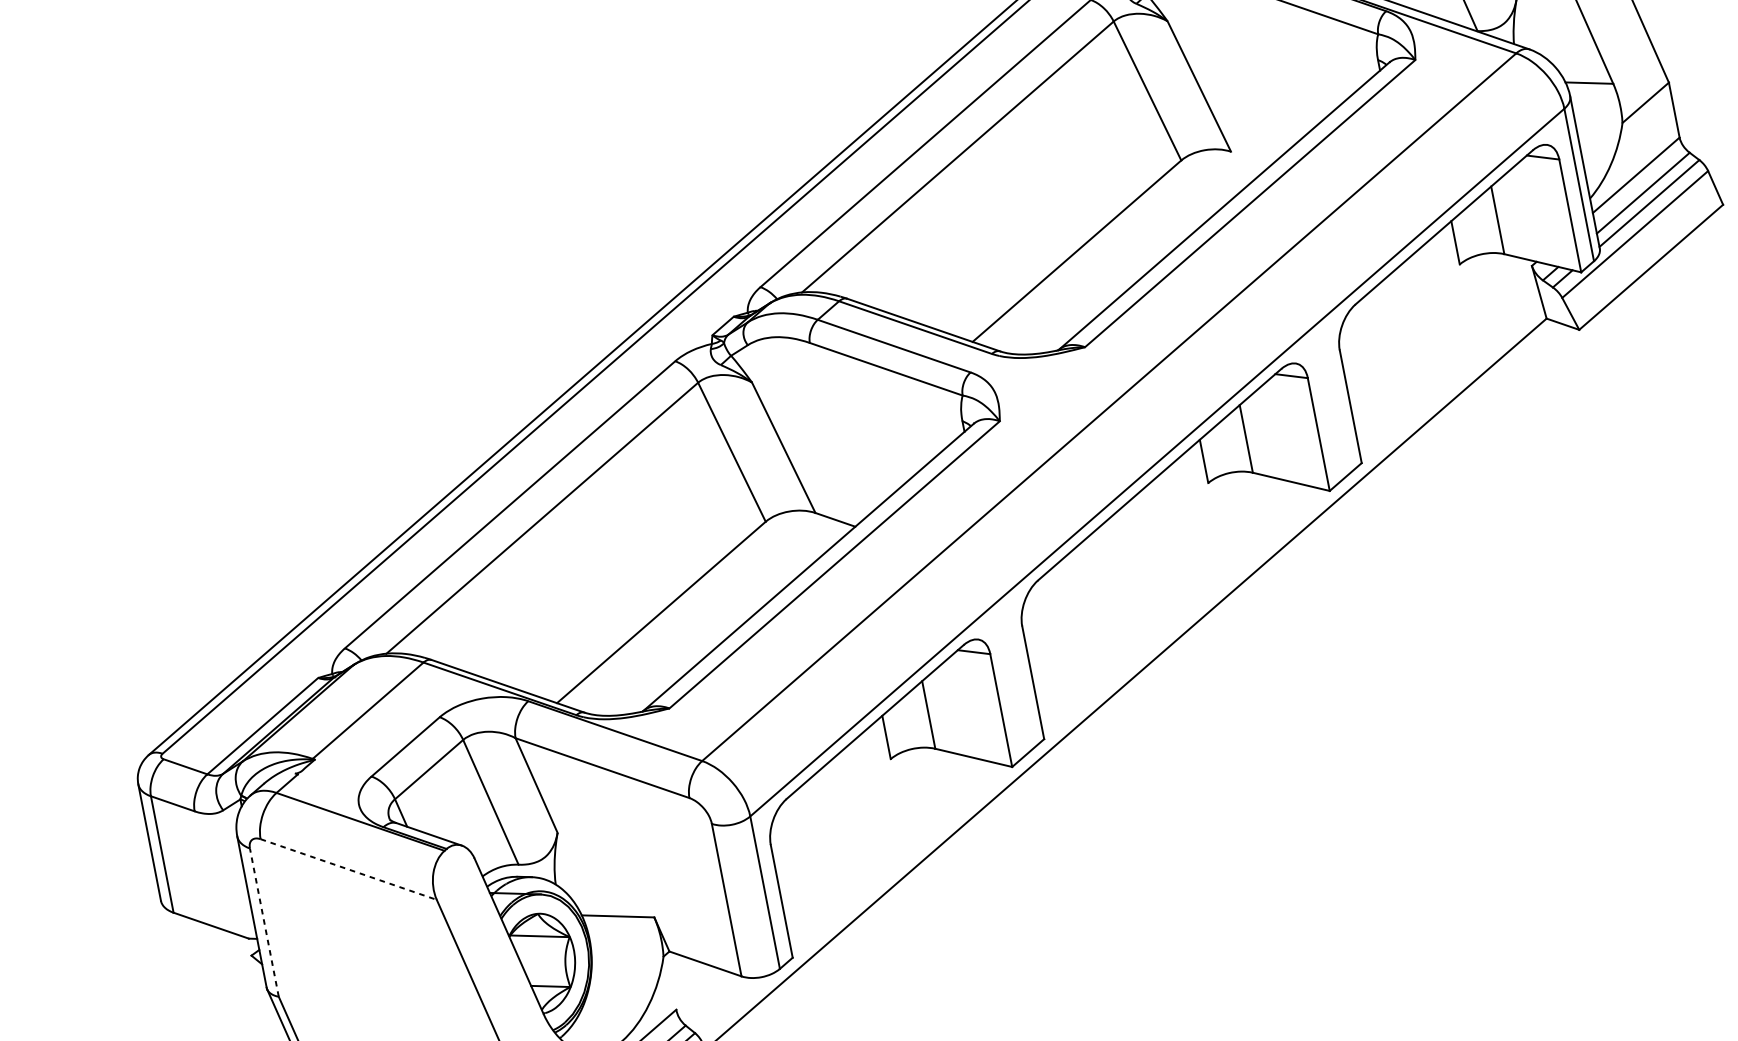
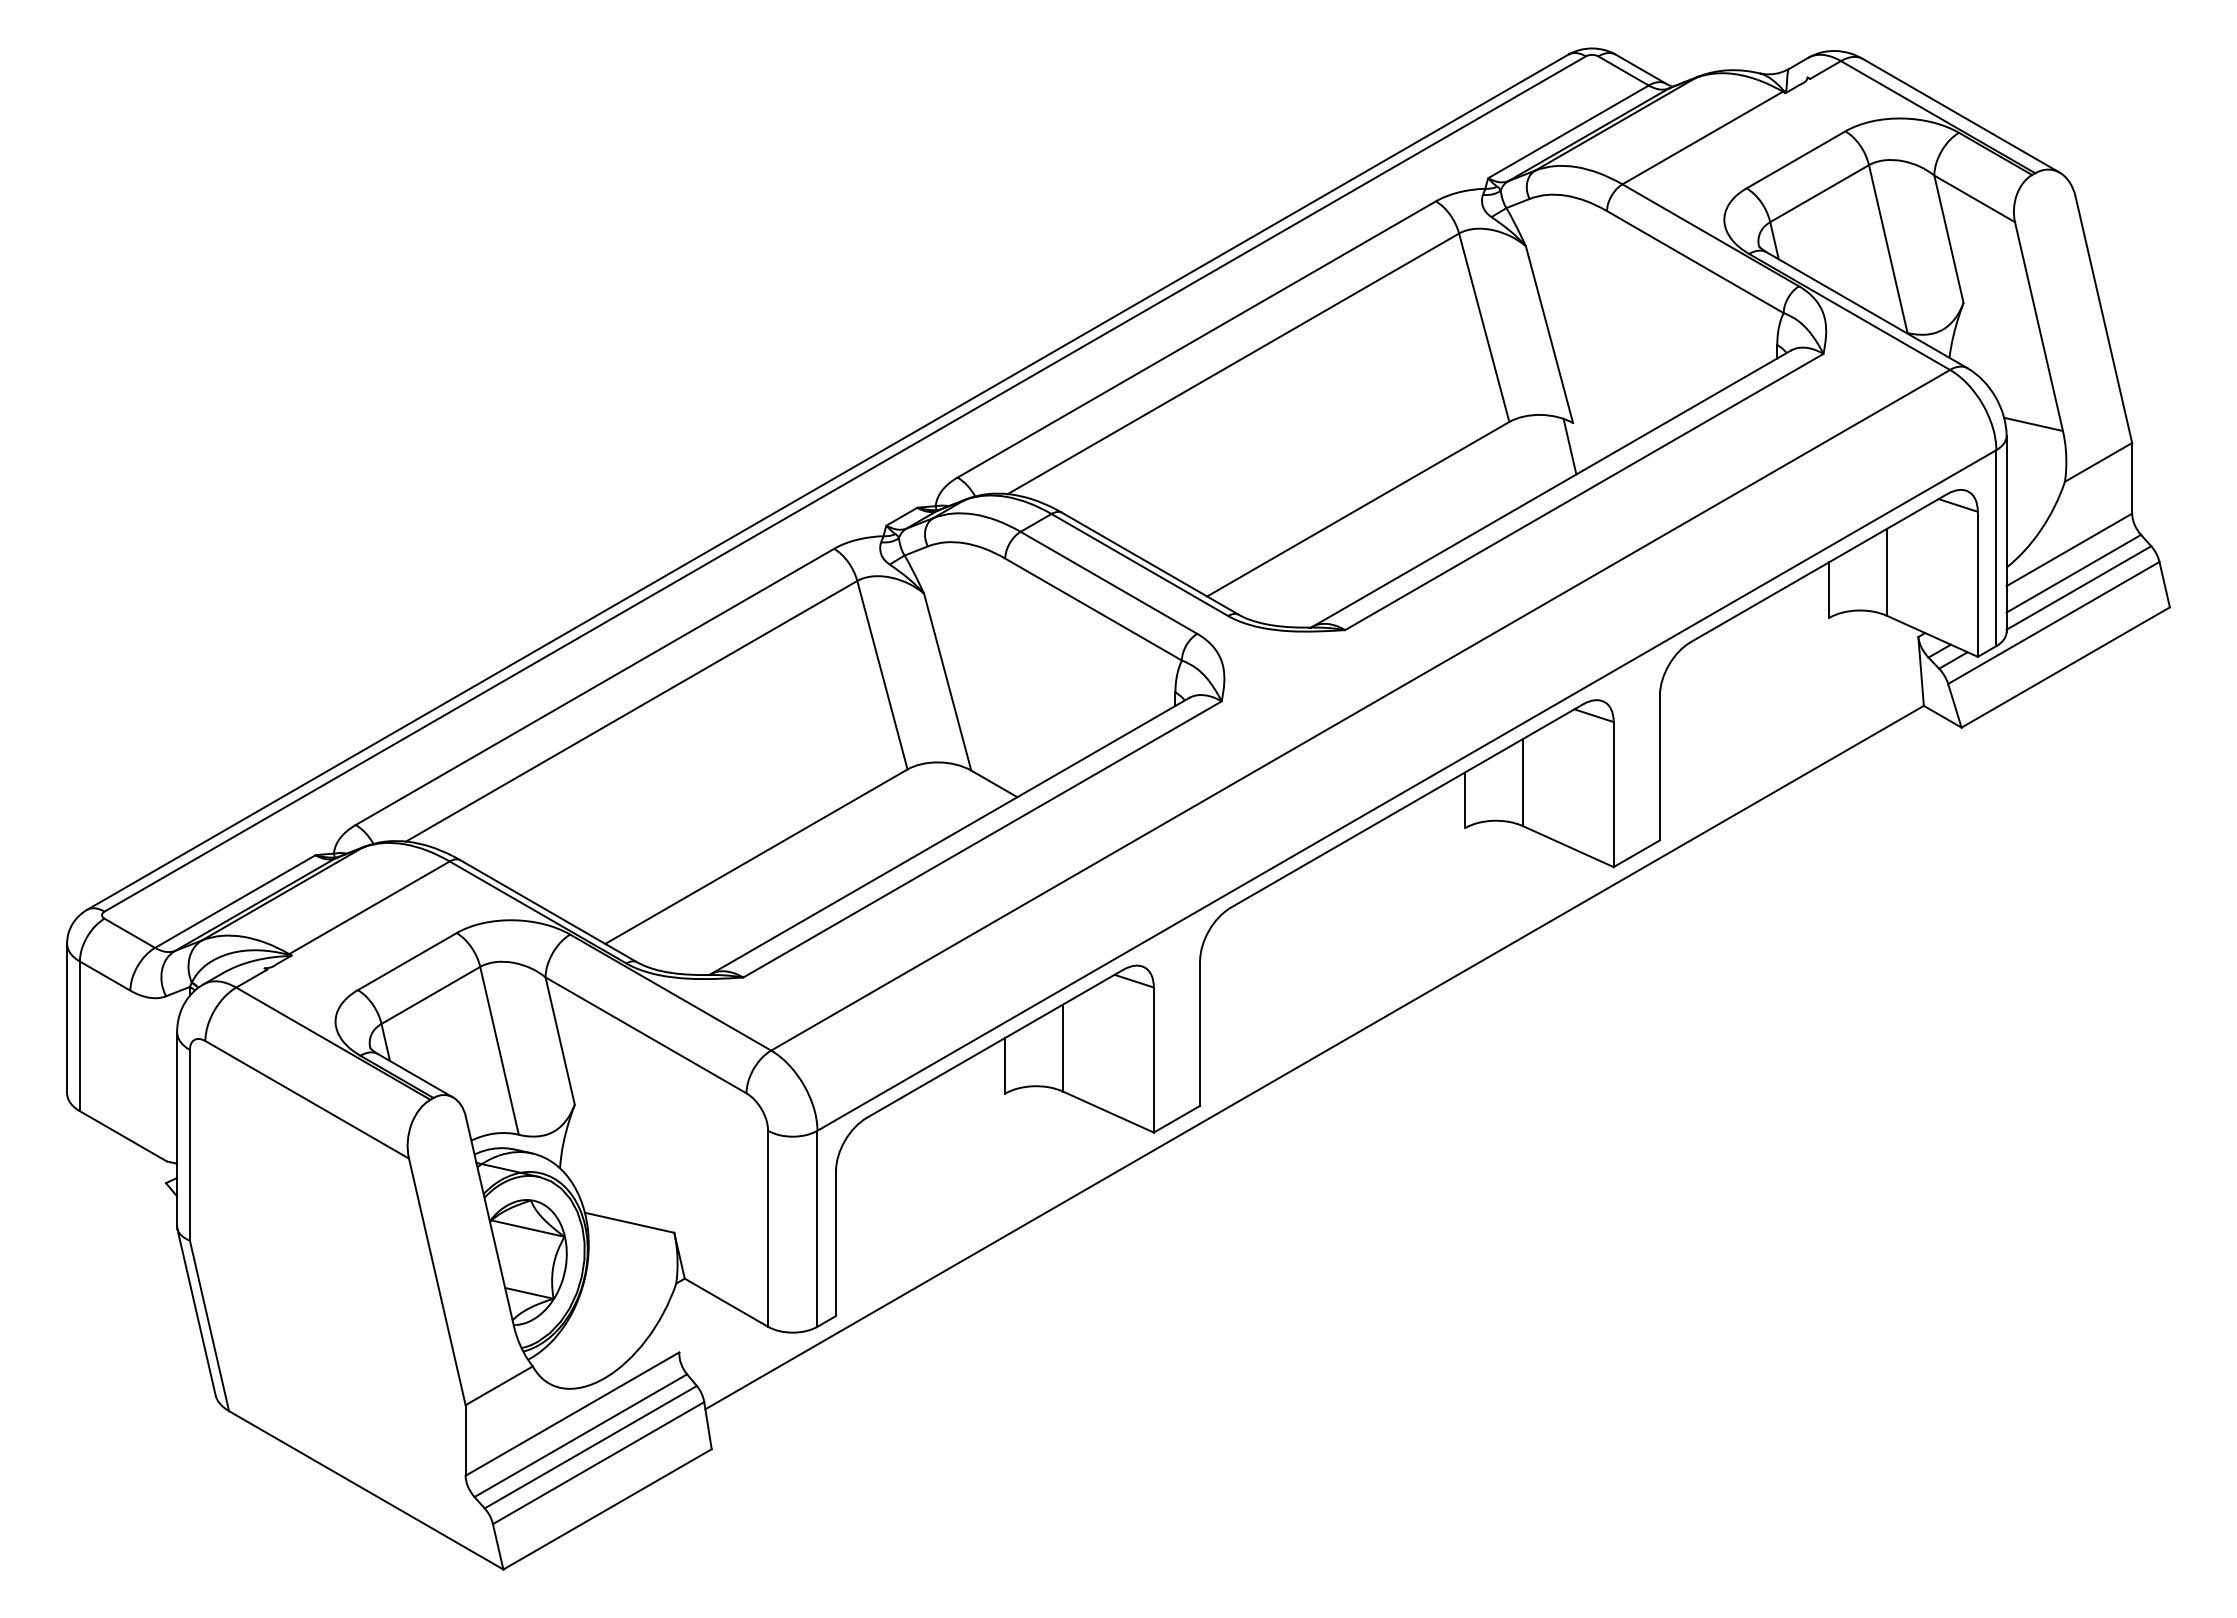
line: (1231, 170) -> (1569, 446), added
line: (348, 869) -> (307, 1099), dashed -> solid
line: (263, 922) -> (189, 1144), dashed -> solid

